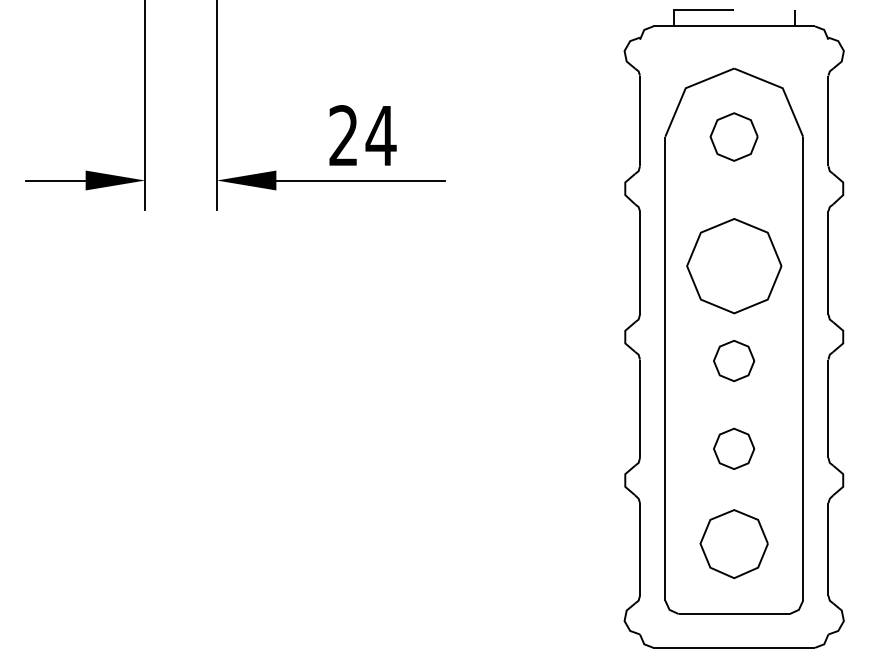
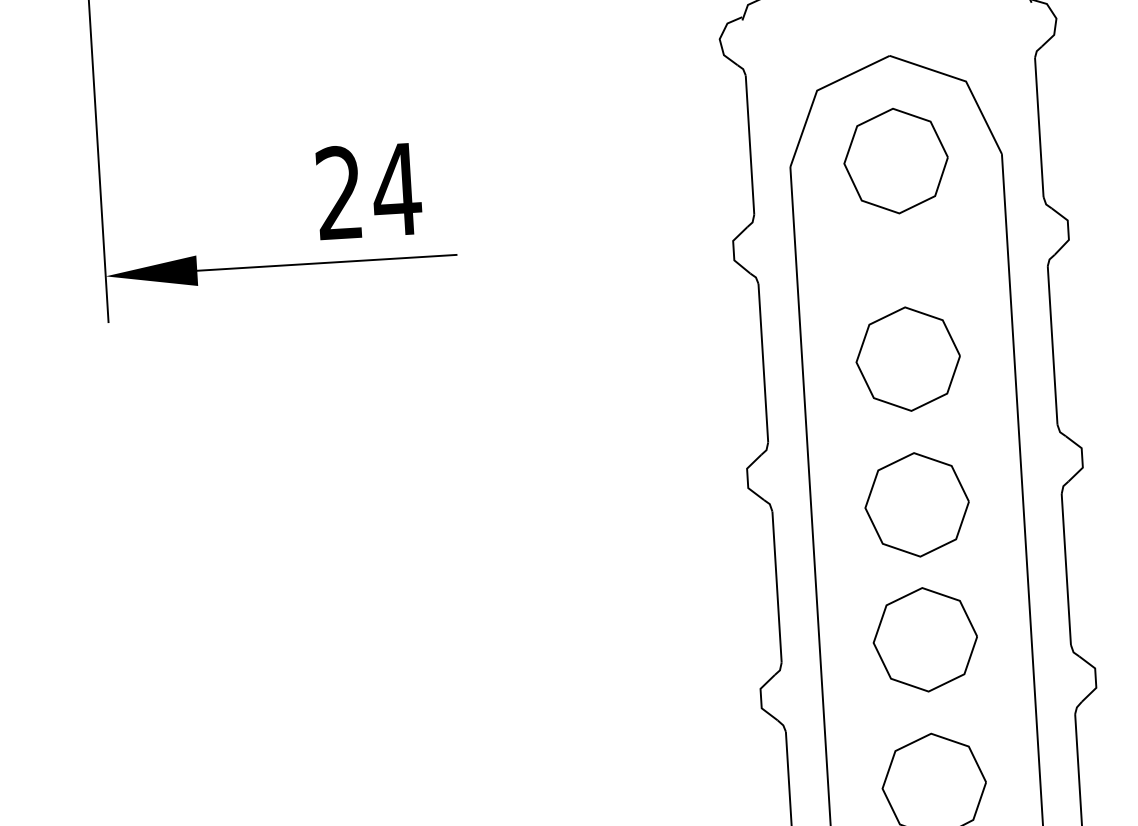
text: (362, 135) -> (368, 190), moved
part: (733, 136) -> (894, 160), size x1.43
part: (733, 265) -> (907, 358), size x0.71
part: (733, 360) -> (916, 504), size x1.67
part: (733, 448) -> (924, 639), size x1.67

